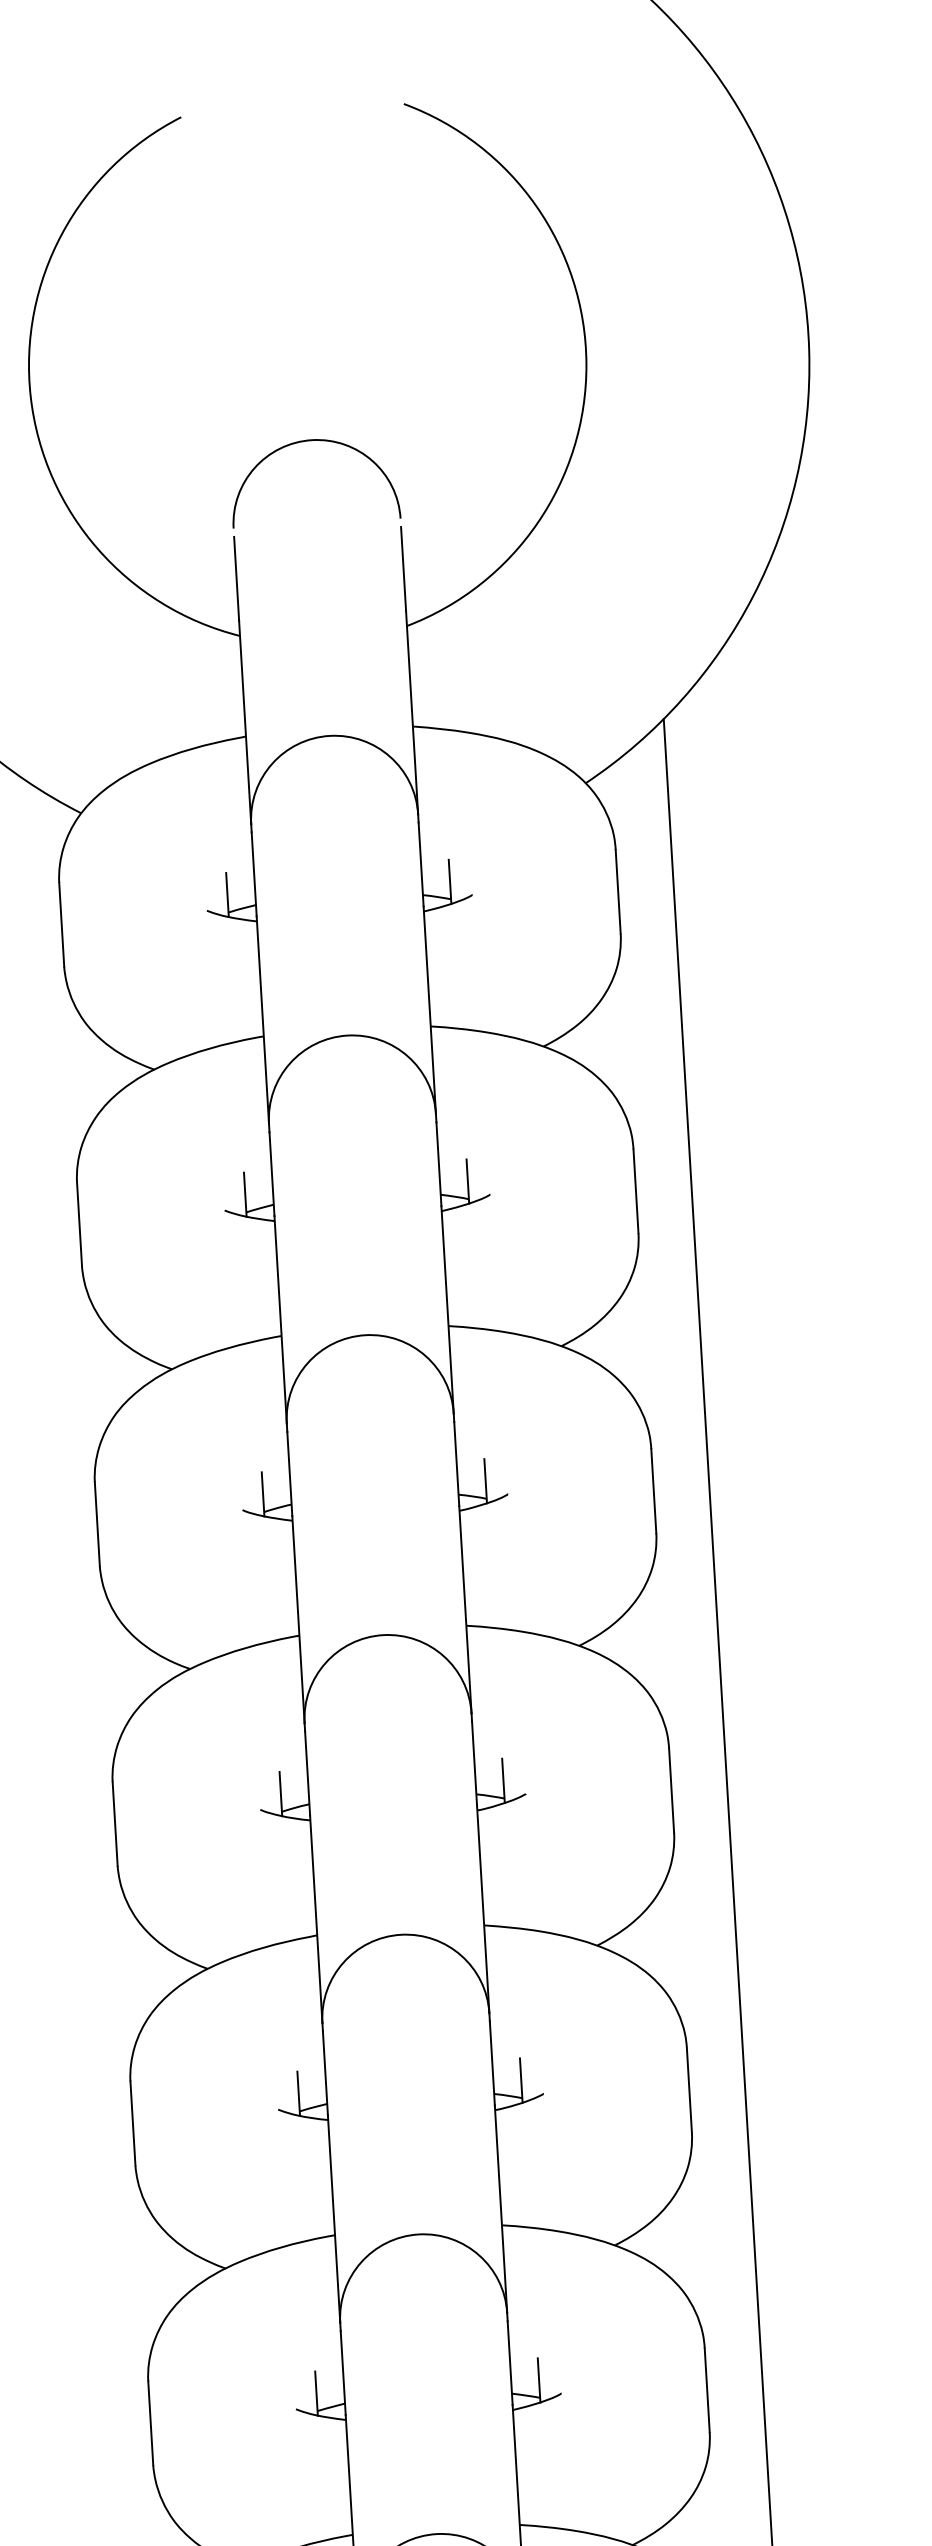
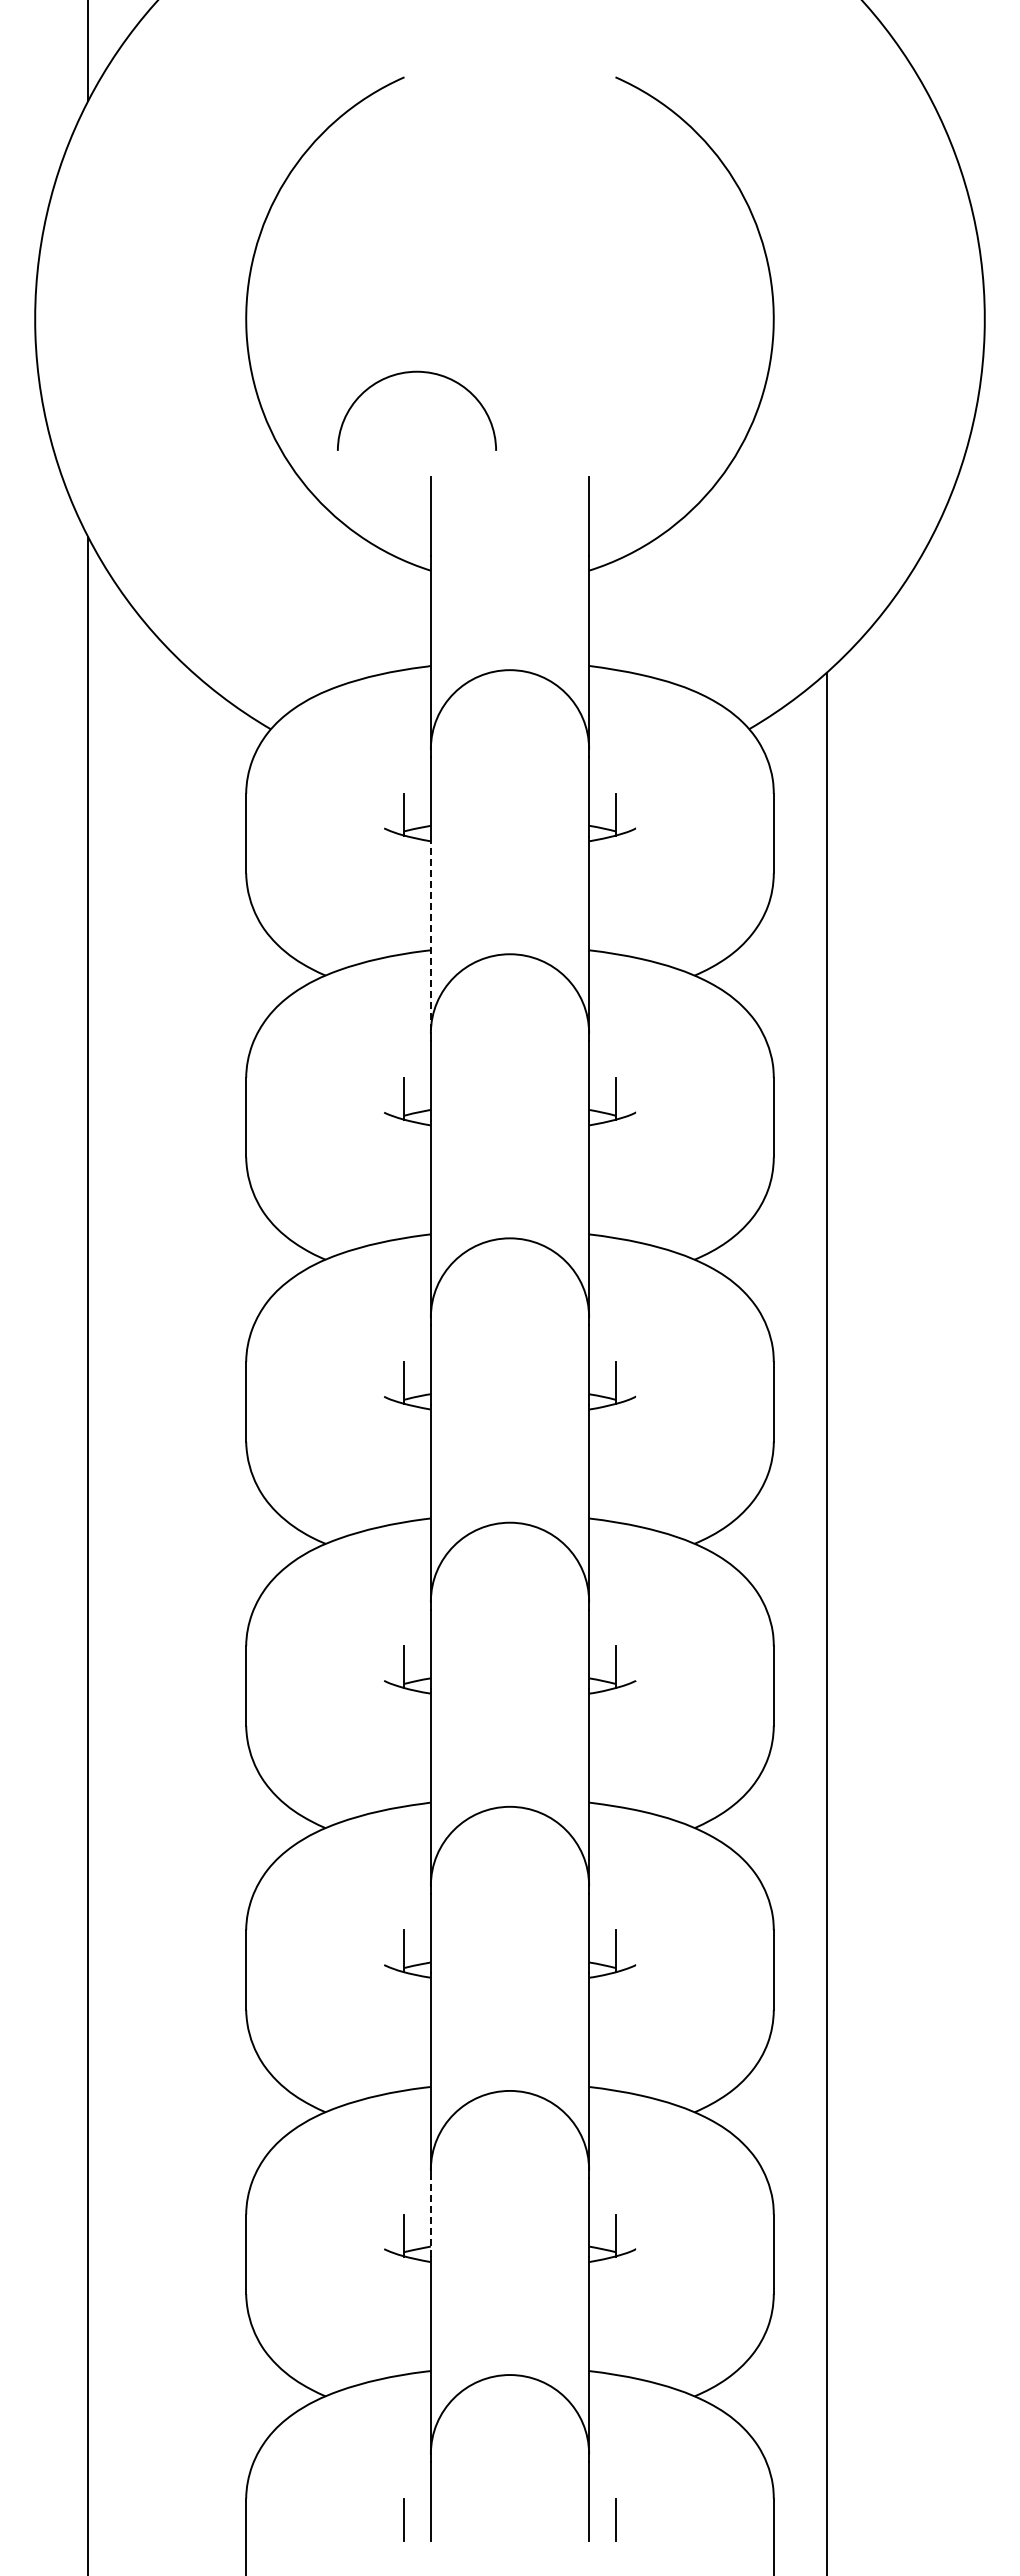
arc: (304, 442) -> (409, 373), moved
line: (262, 1020) -> (430, 935), solid -> dashed
line: (342, 2372) -> (430, 2217), solid -> dashed

